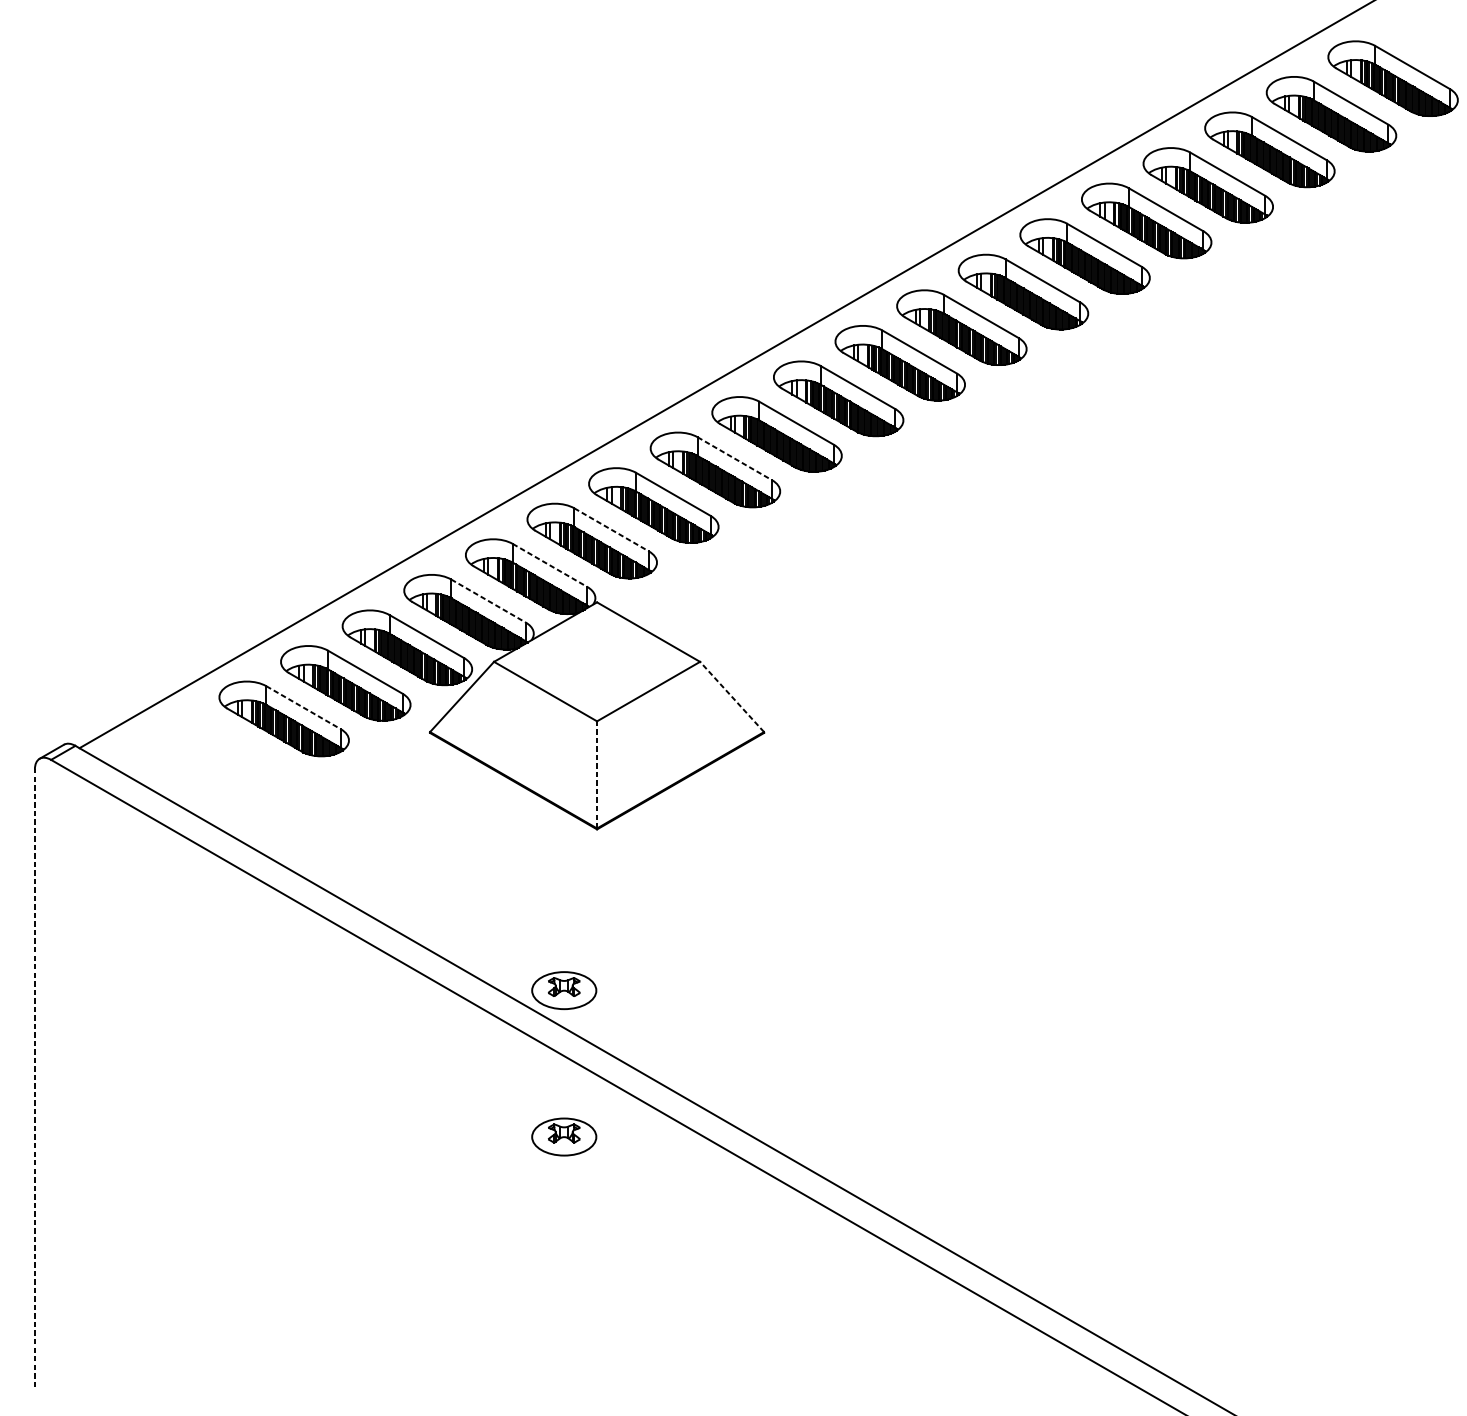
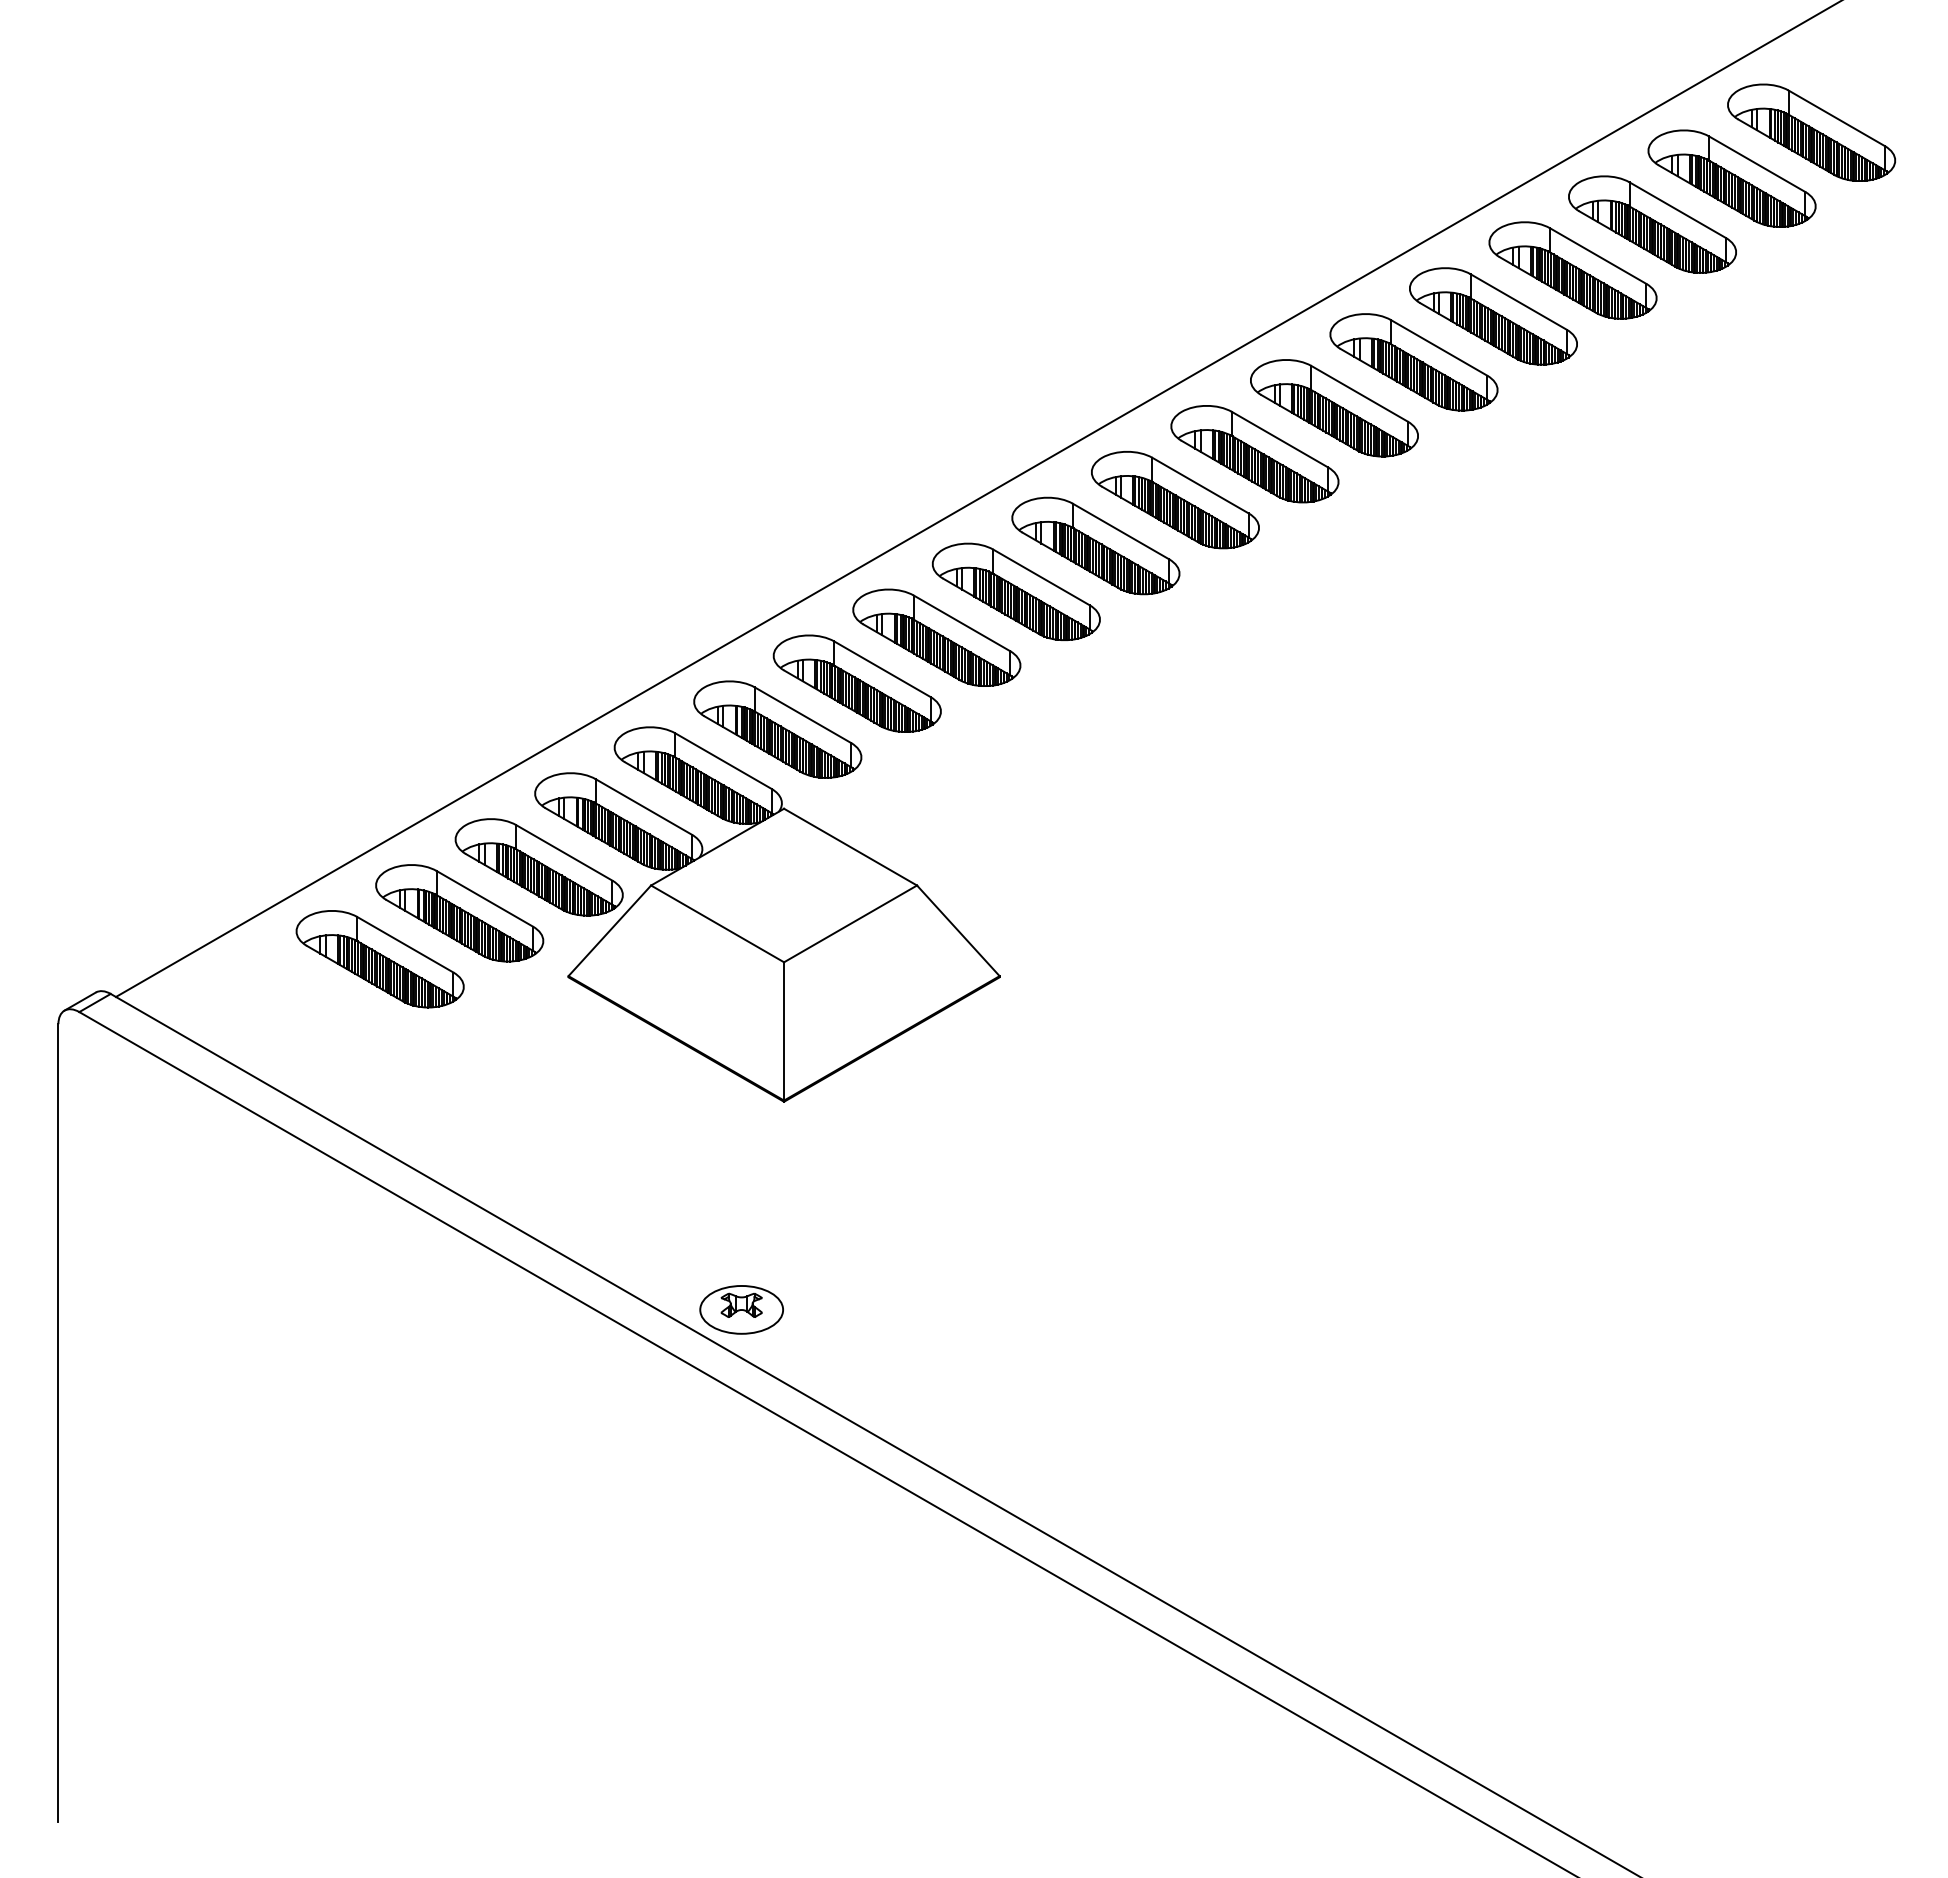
line: (734, 458) -> (961, 623), dashed -> solid
line: (611, 530) -> (802, 715), dashed -> solid
line: (550, 565) -> (723, 761), dashed -> solid
line: (488, 600) -> (643, 806), dashed -> solid
line: (732, 696) -> (958, 930), dashed -> solid
line: (303, 707) -> (405, 944), dashed -> solid
line: (597, 774) -> (784, 1030), dashed -> solid
line: (34, 1077) -> (58, 1422), dashed -> solid
part: (564, 1136) -> (741, 1498), removed

